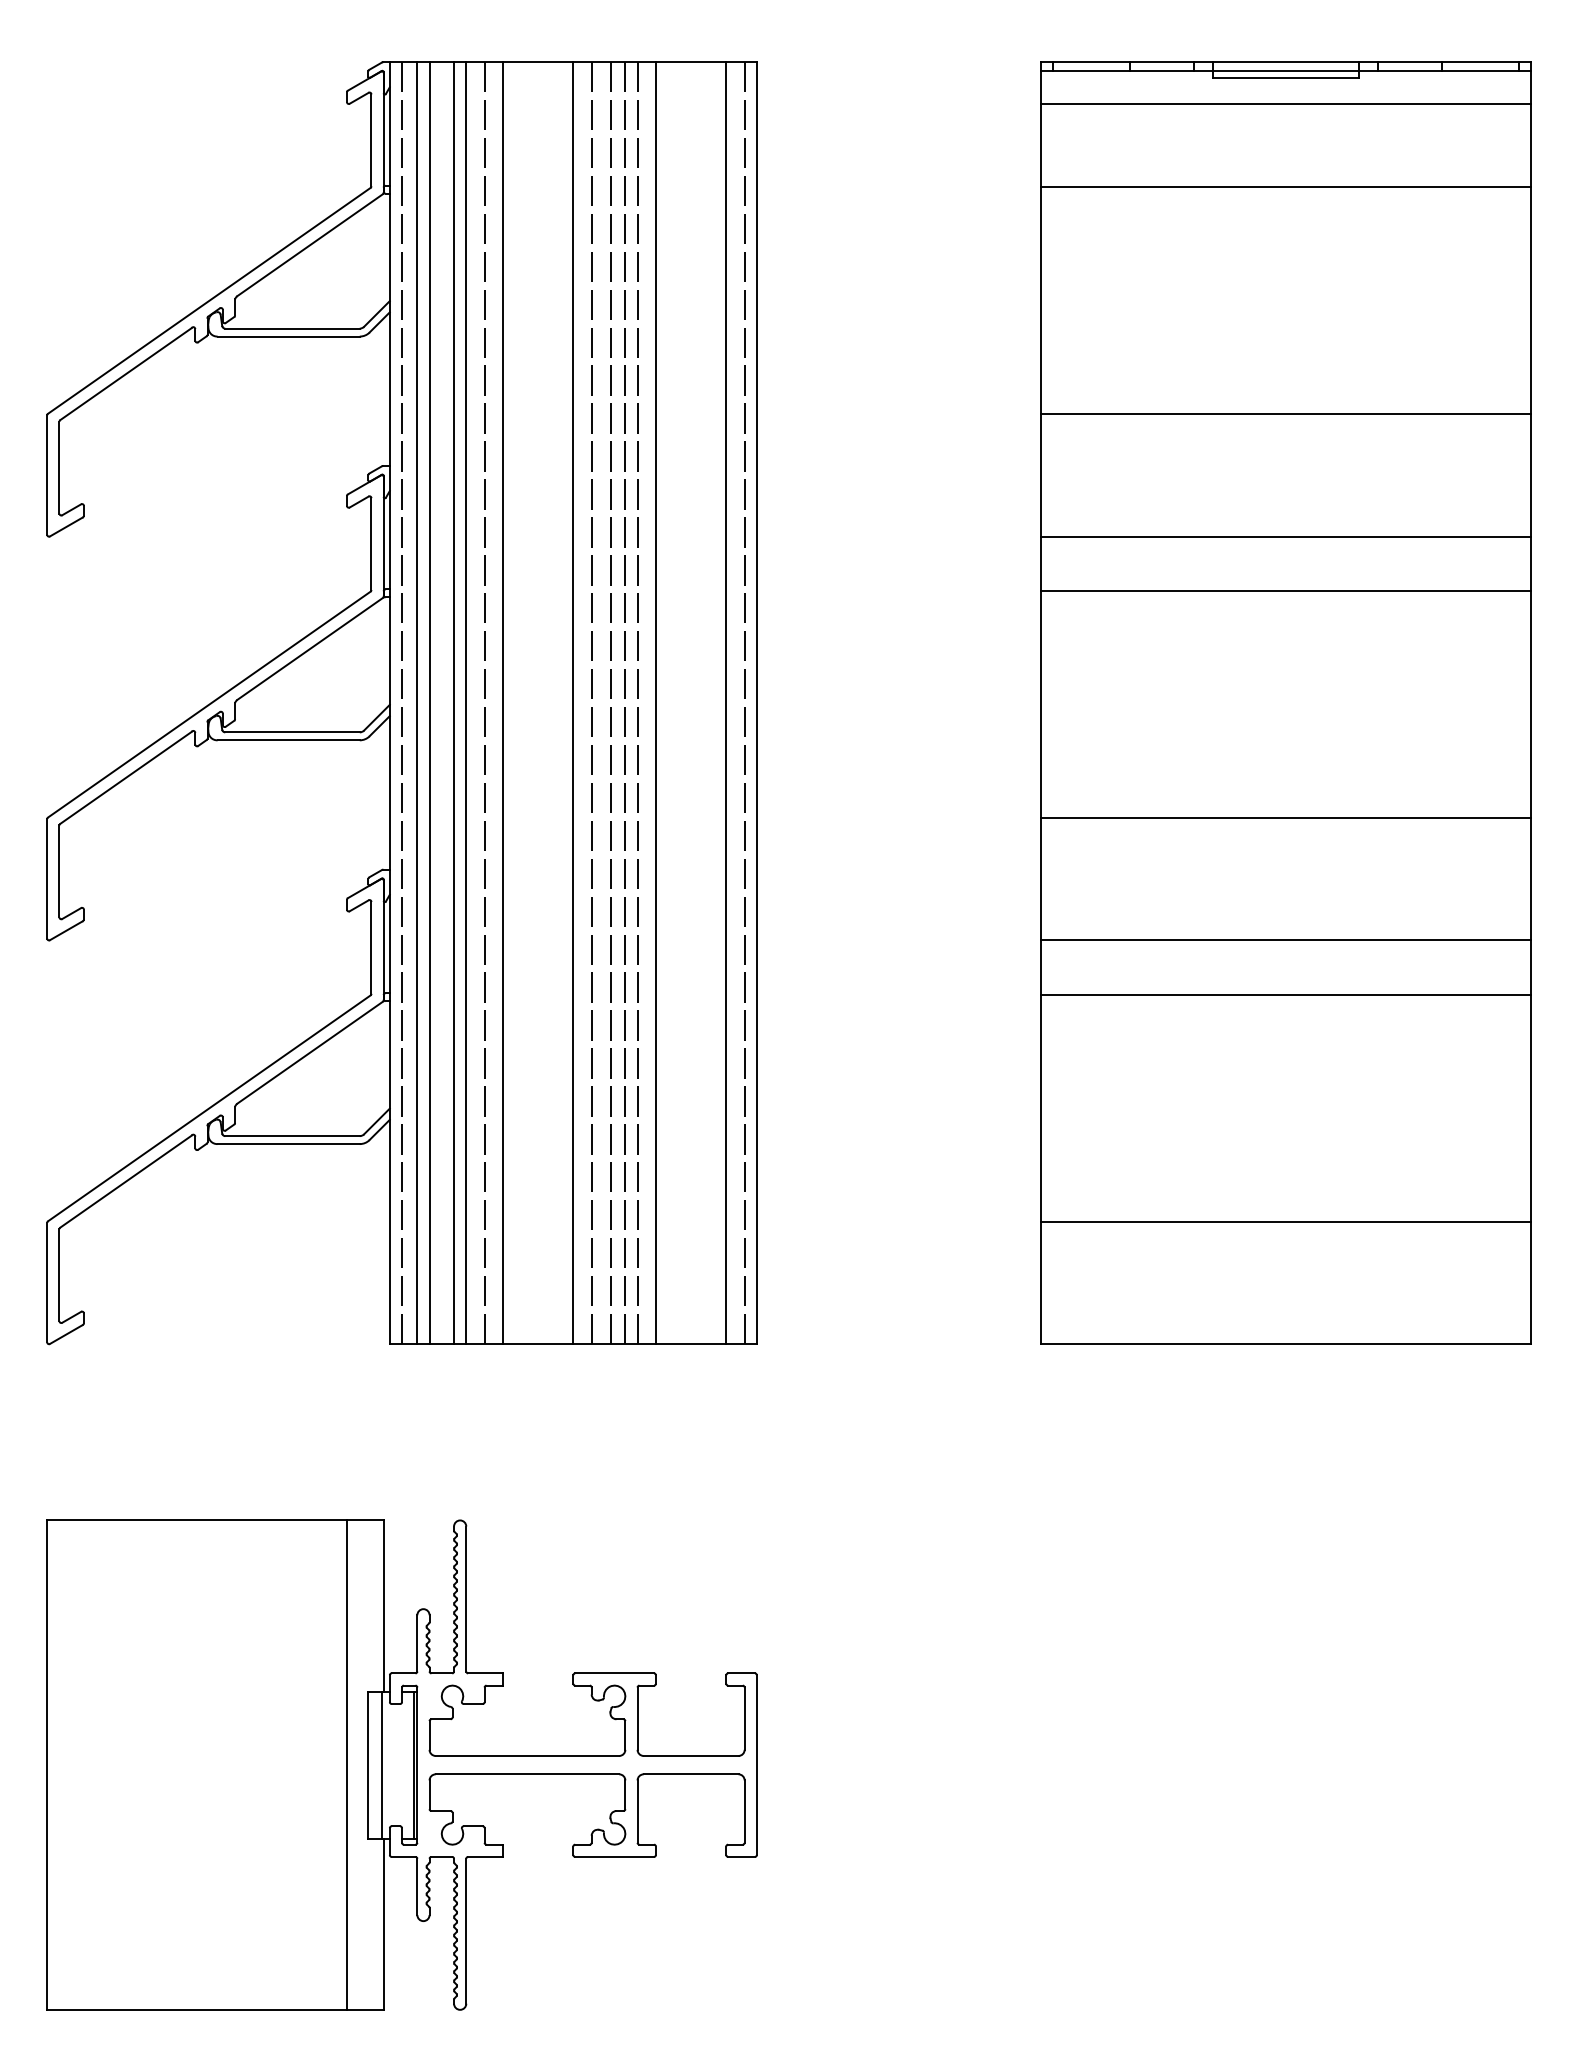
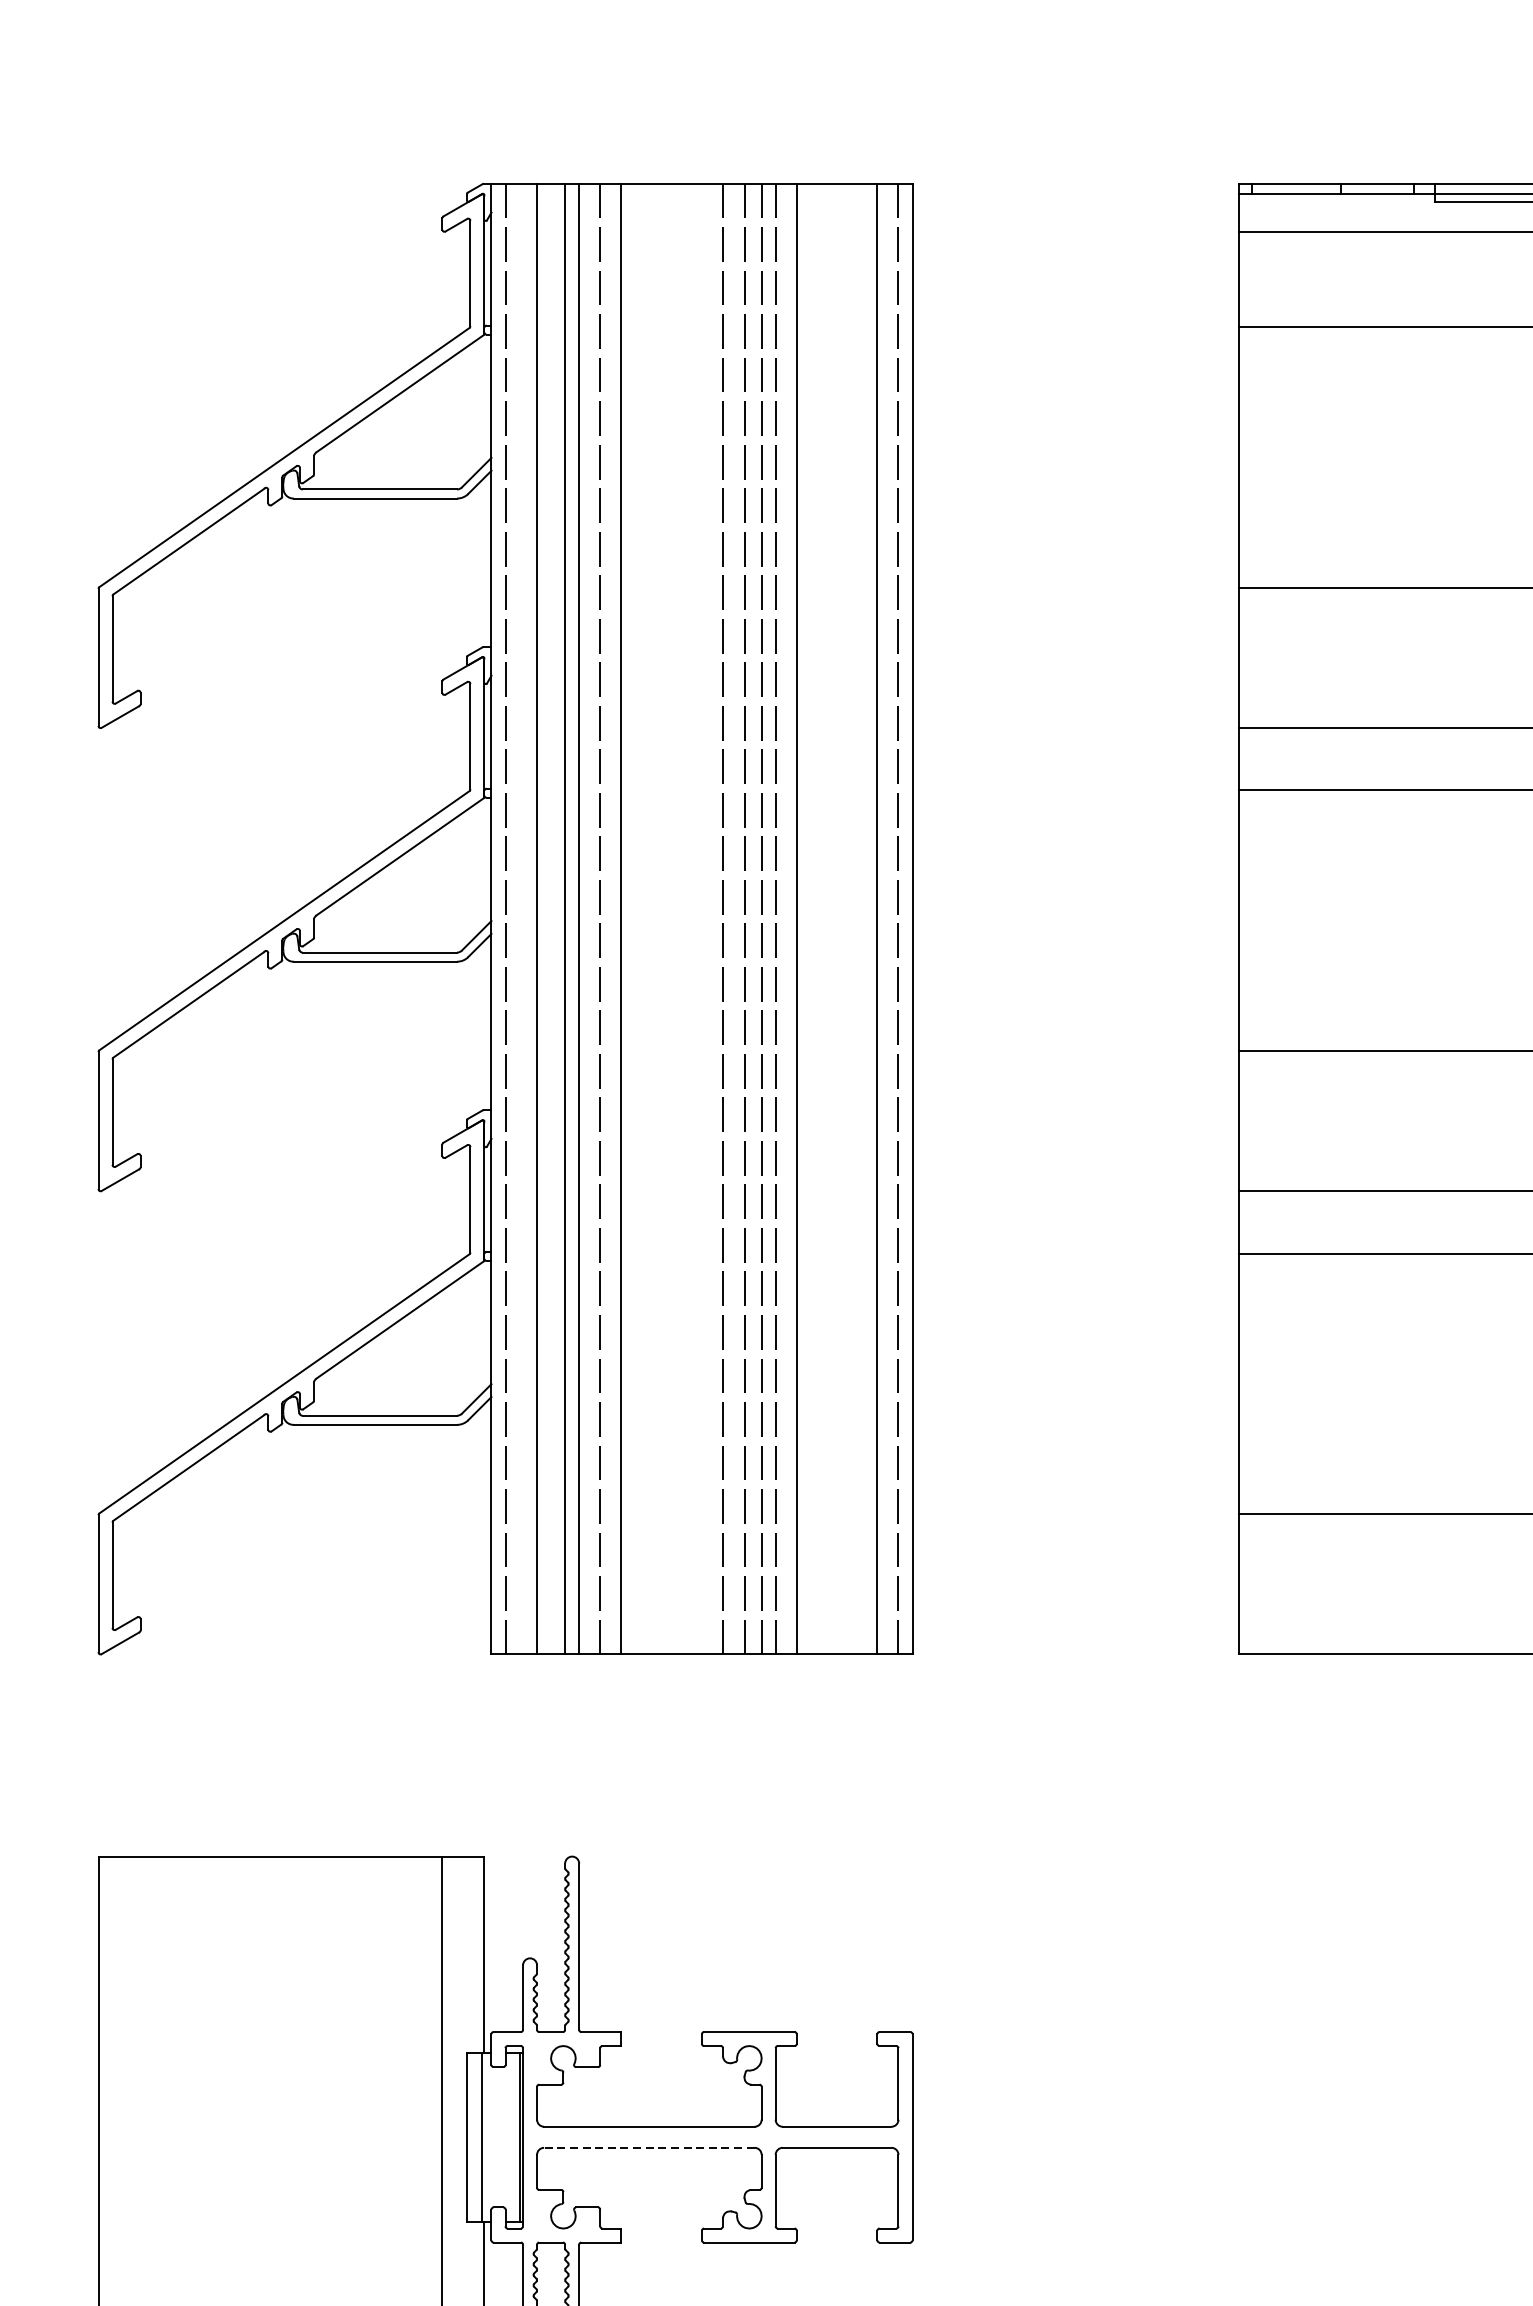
line: (417, 703) -> (523, 919), removed
line: (573, 703) -> (702, 919), removed
line: (527, 1774) -> (649, 2148), solid -> dashed

